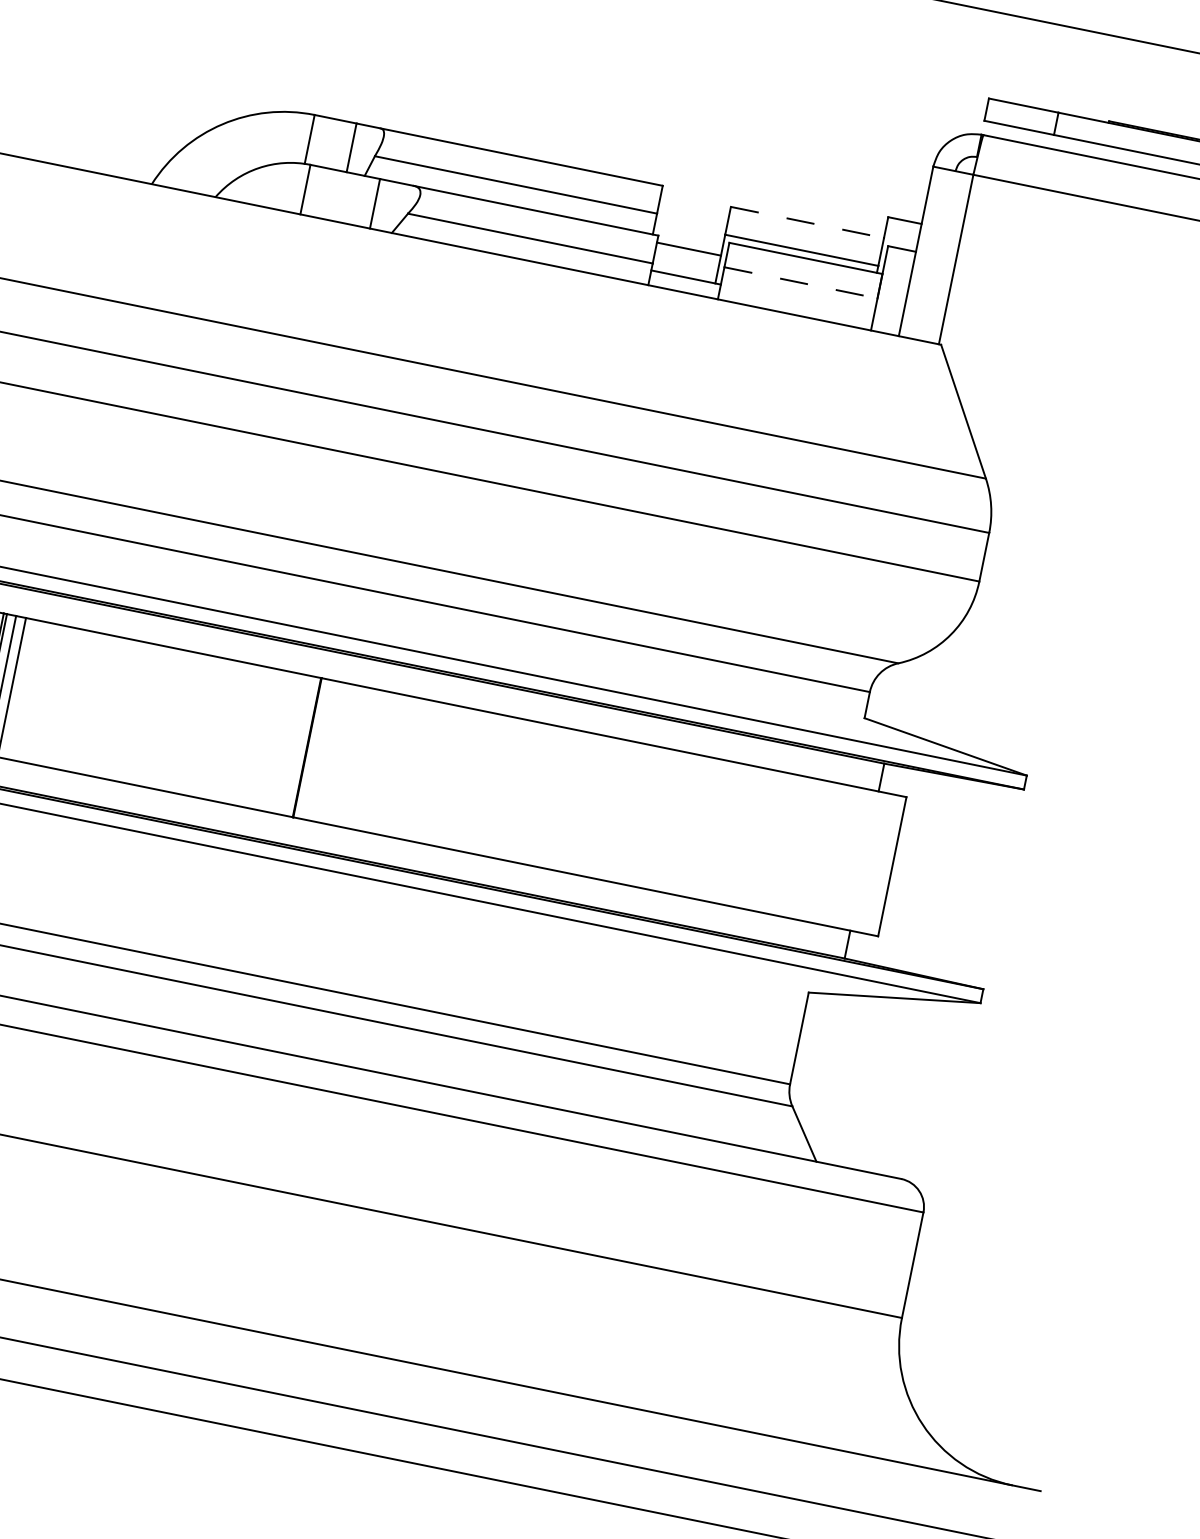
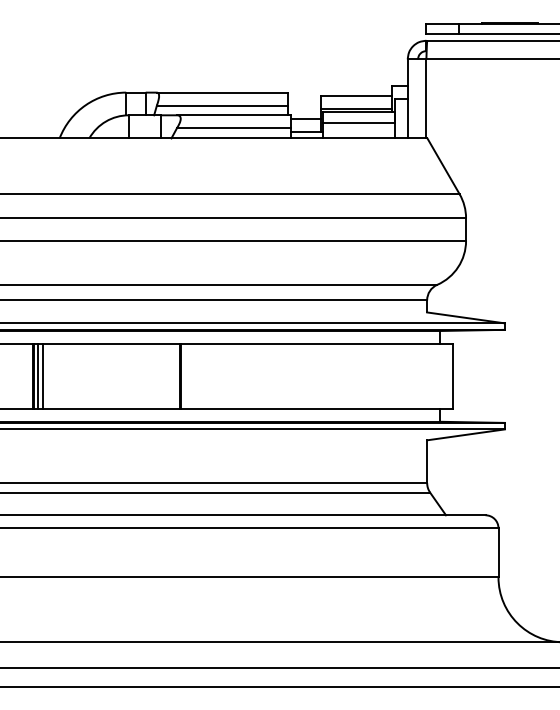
line: (807, 221) -> (356, 95), dashed -> solid
line: (801, 283) -> (359, 123), dashed -> solid

